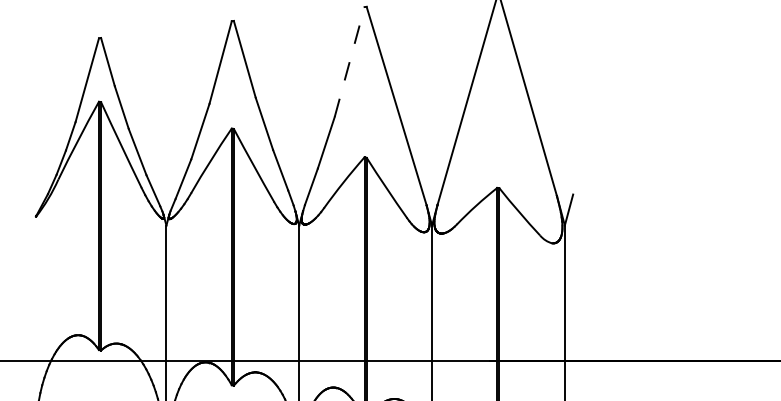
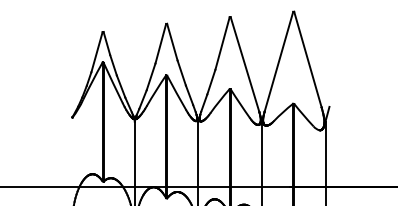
line: (349, 62) -> (222, 43), dashed -> solid

